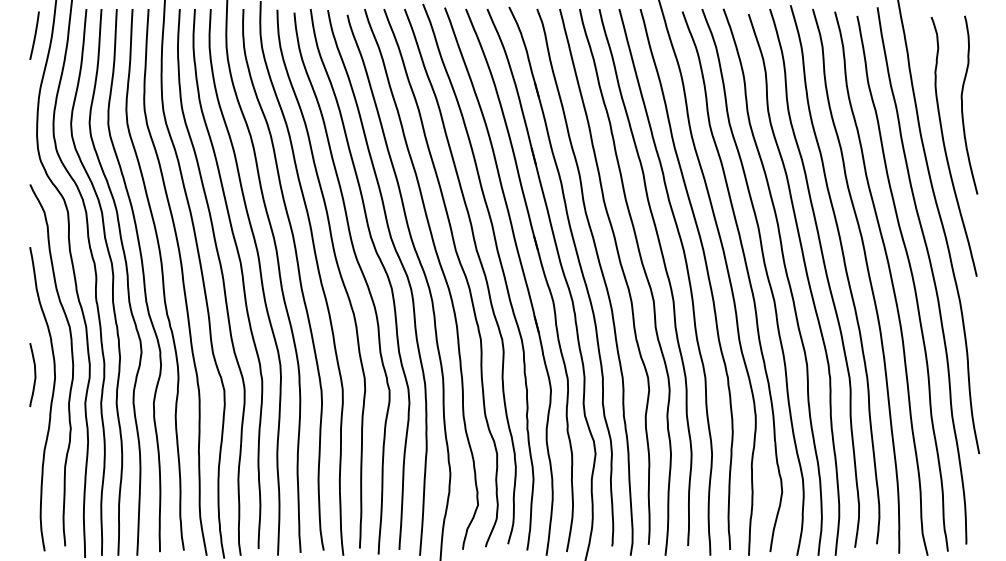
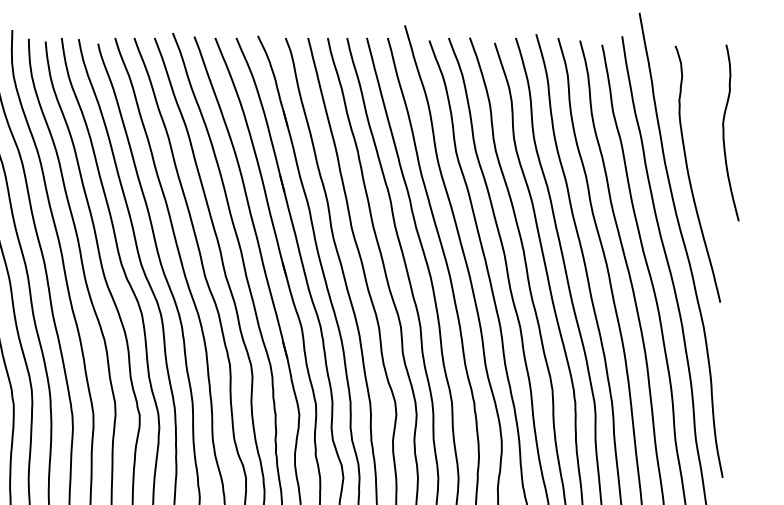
curve: (962, 104) -> (723, 132), moved

